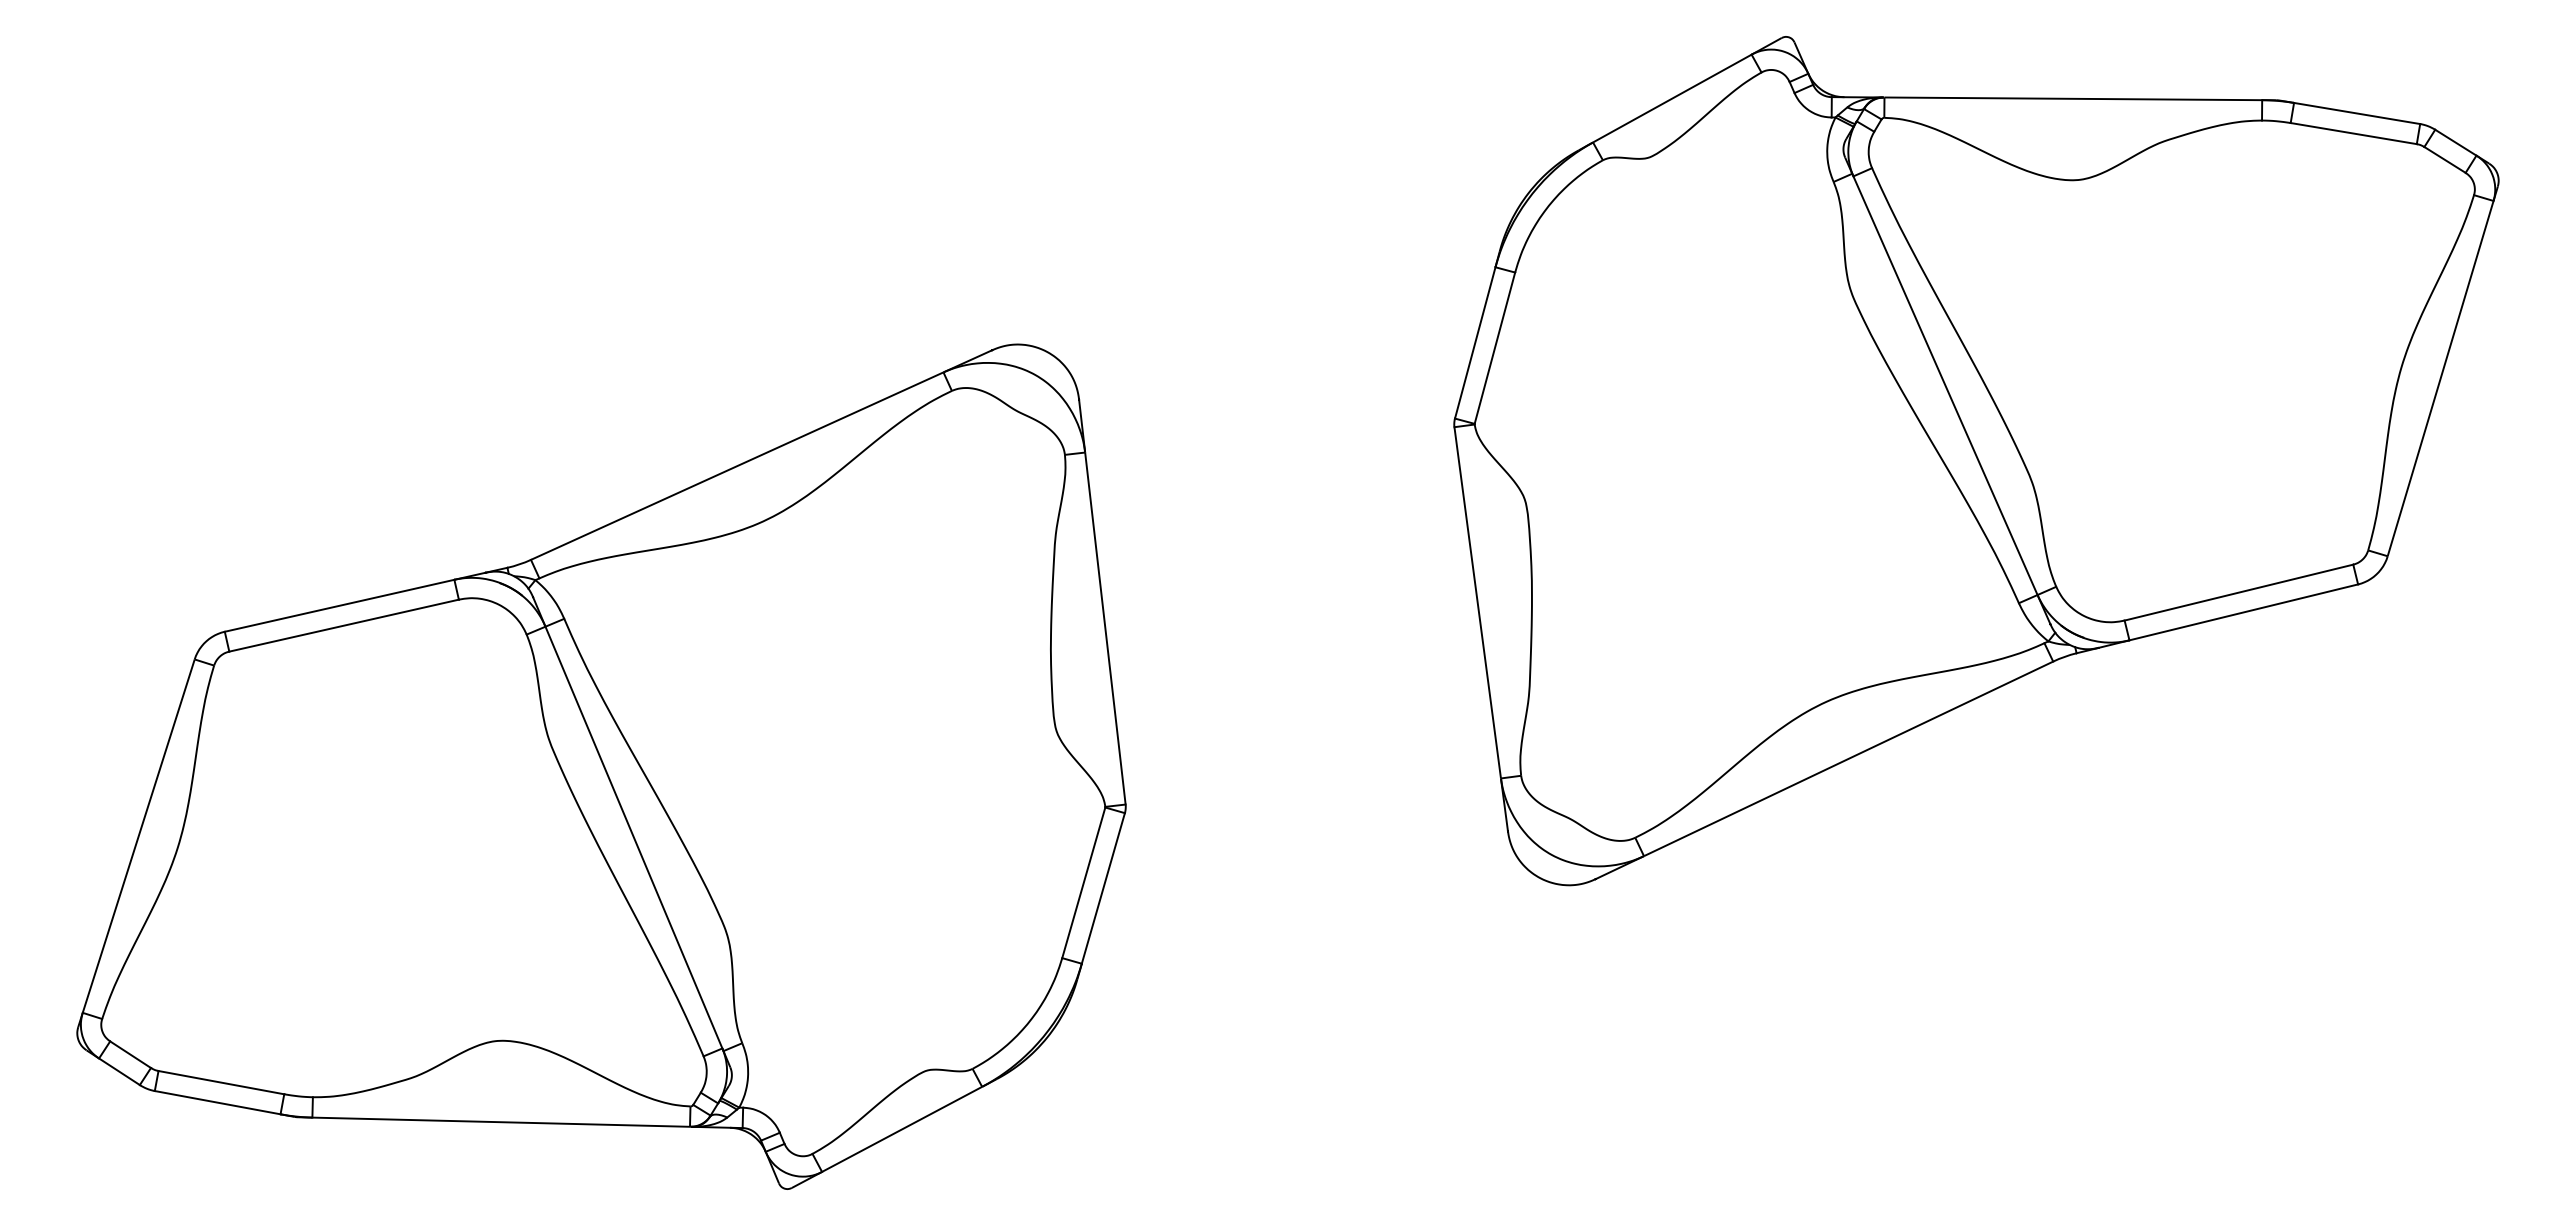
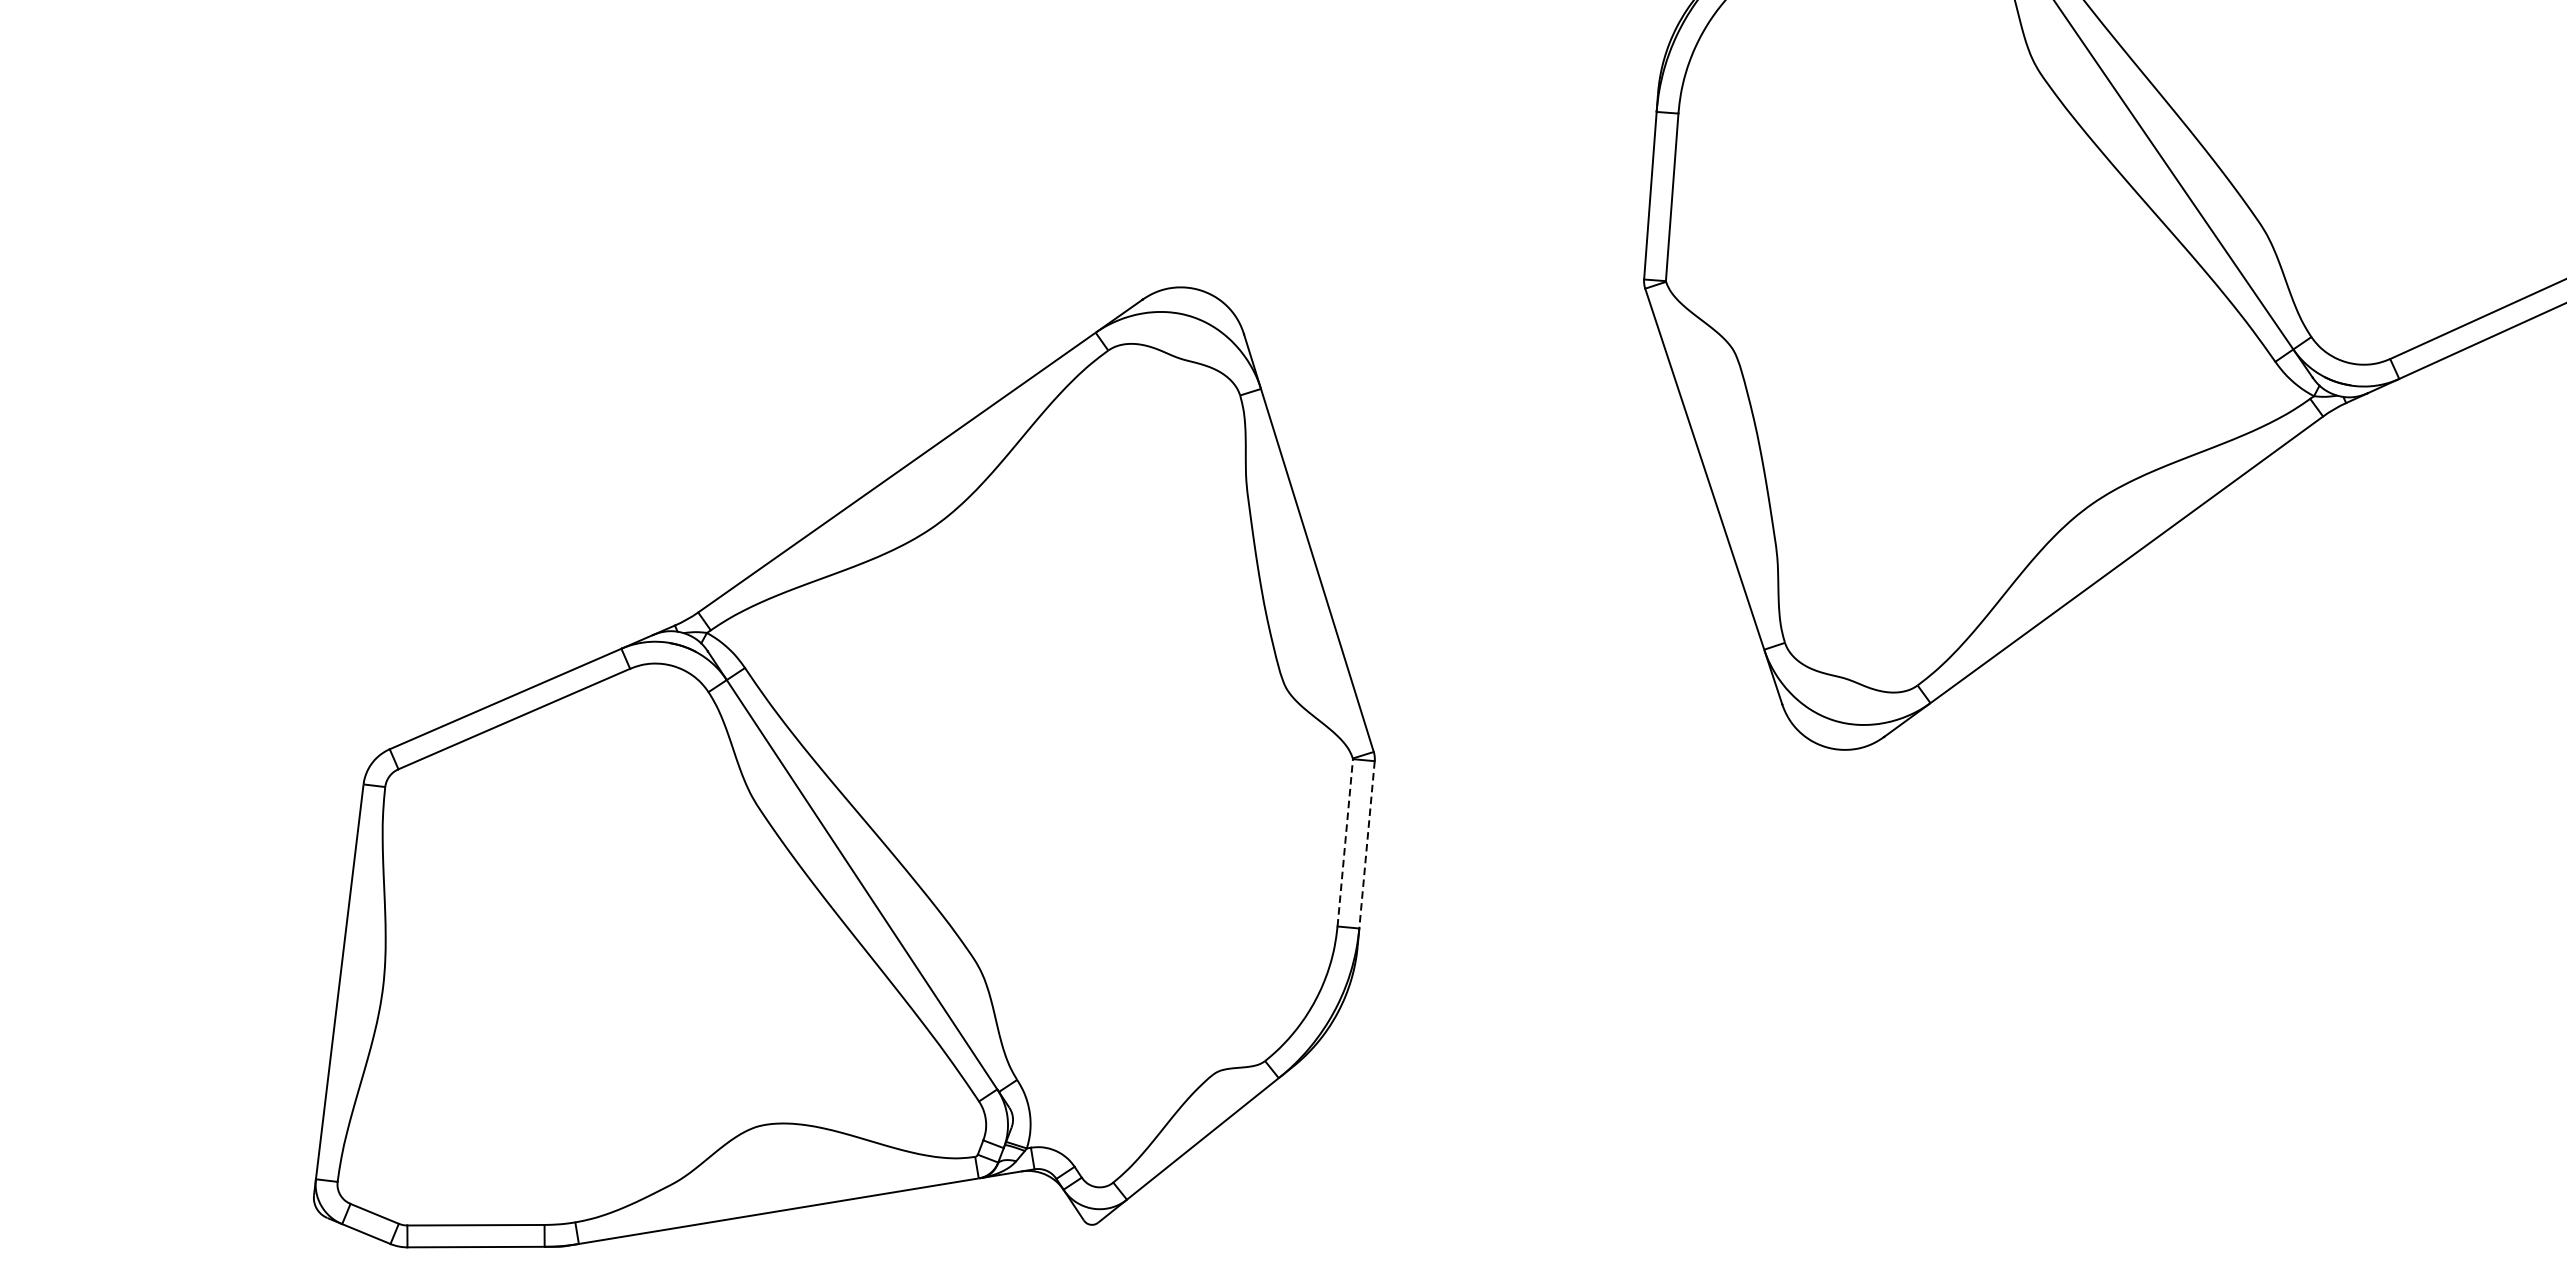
line: (1083, 882) -> (1344, 842), solid -> dashed
line: (1103, 888) -> (1367, 844), solid -> dashed

